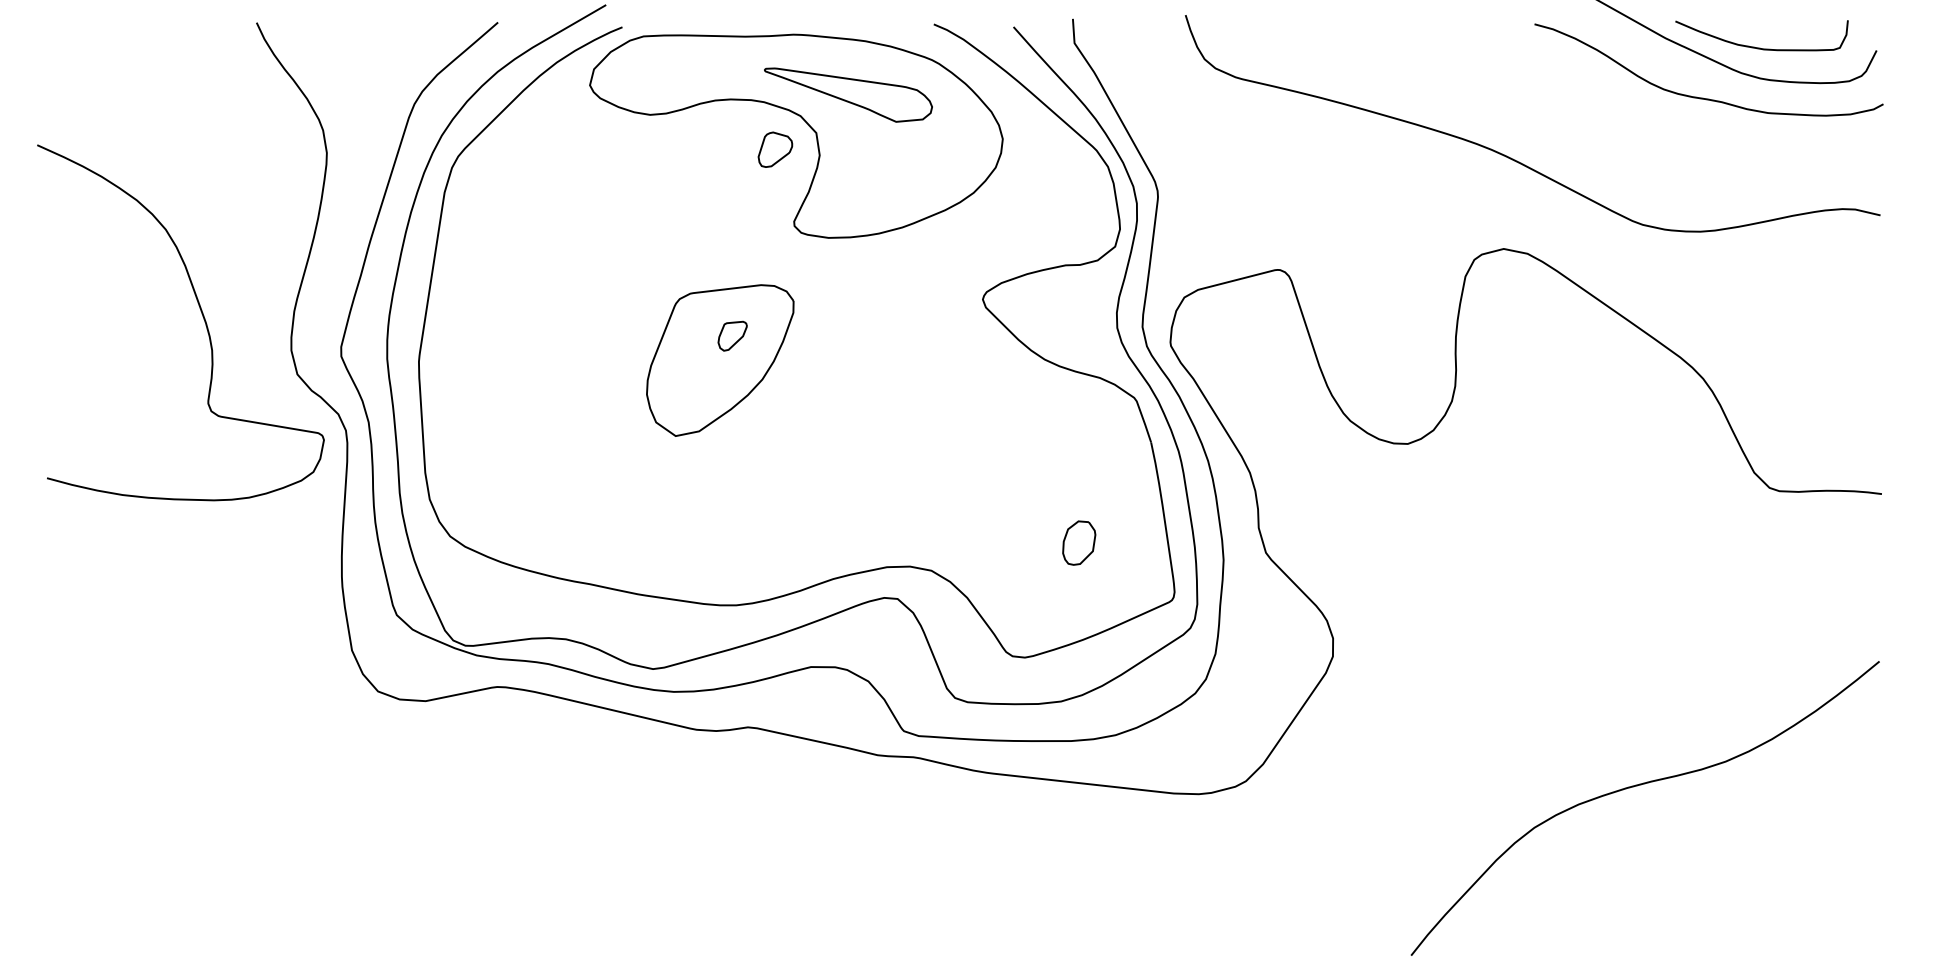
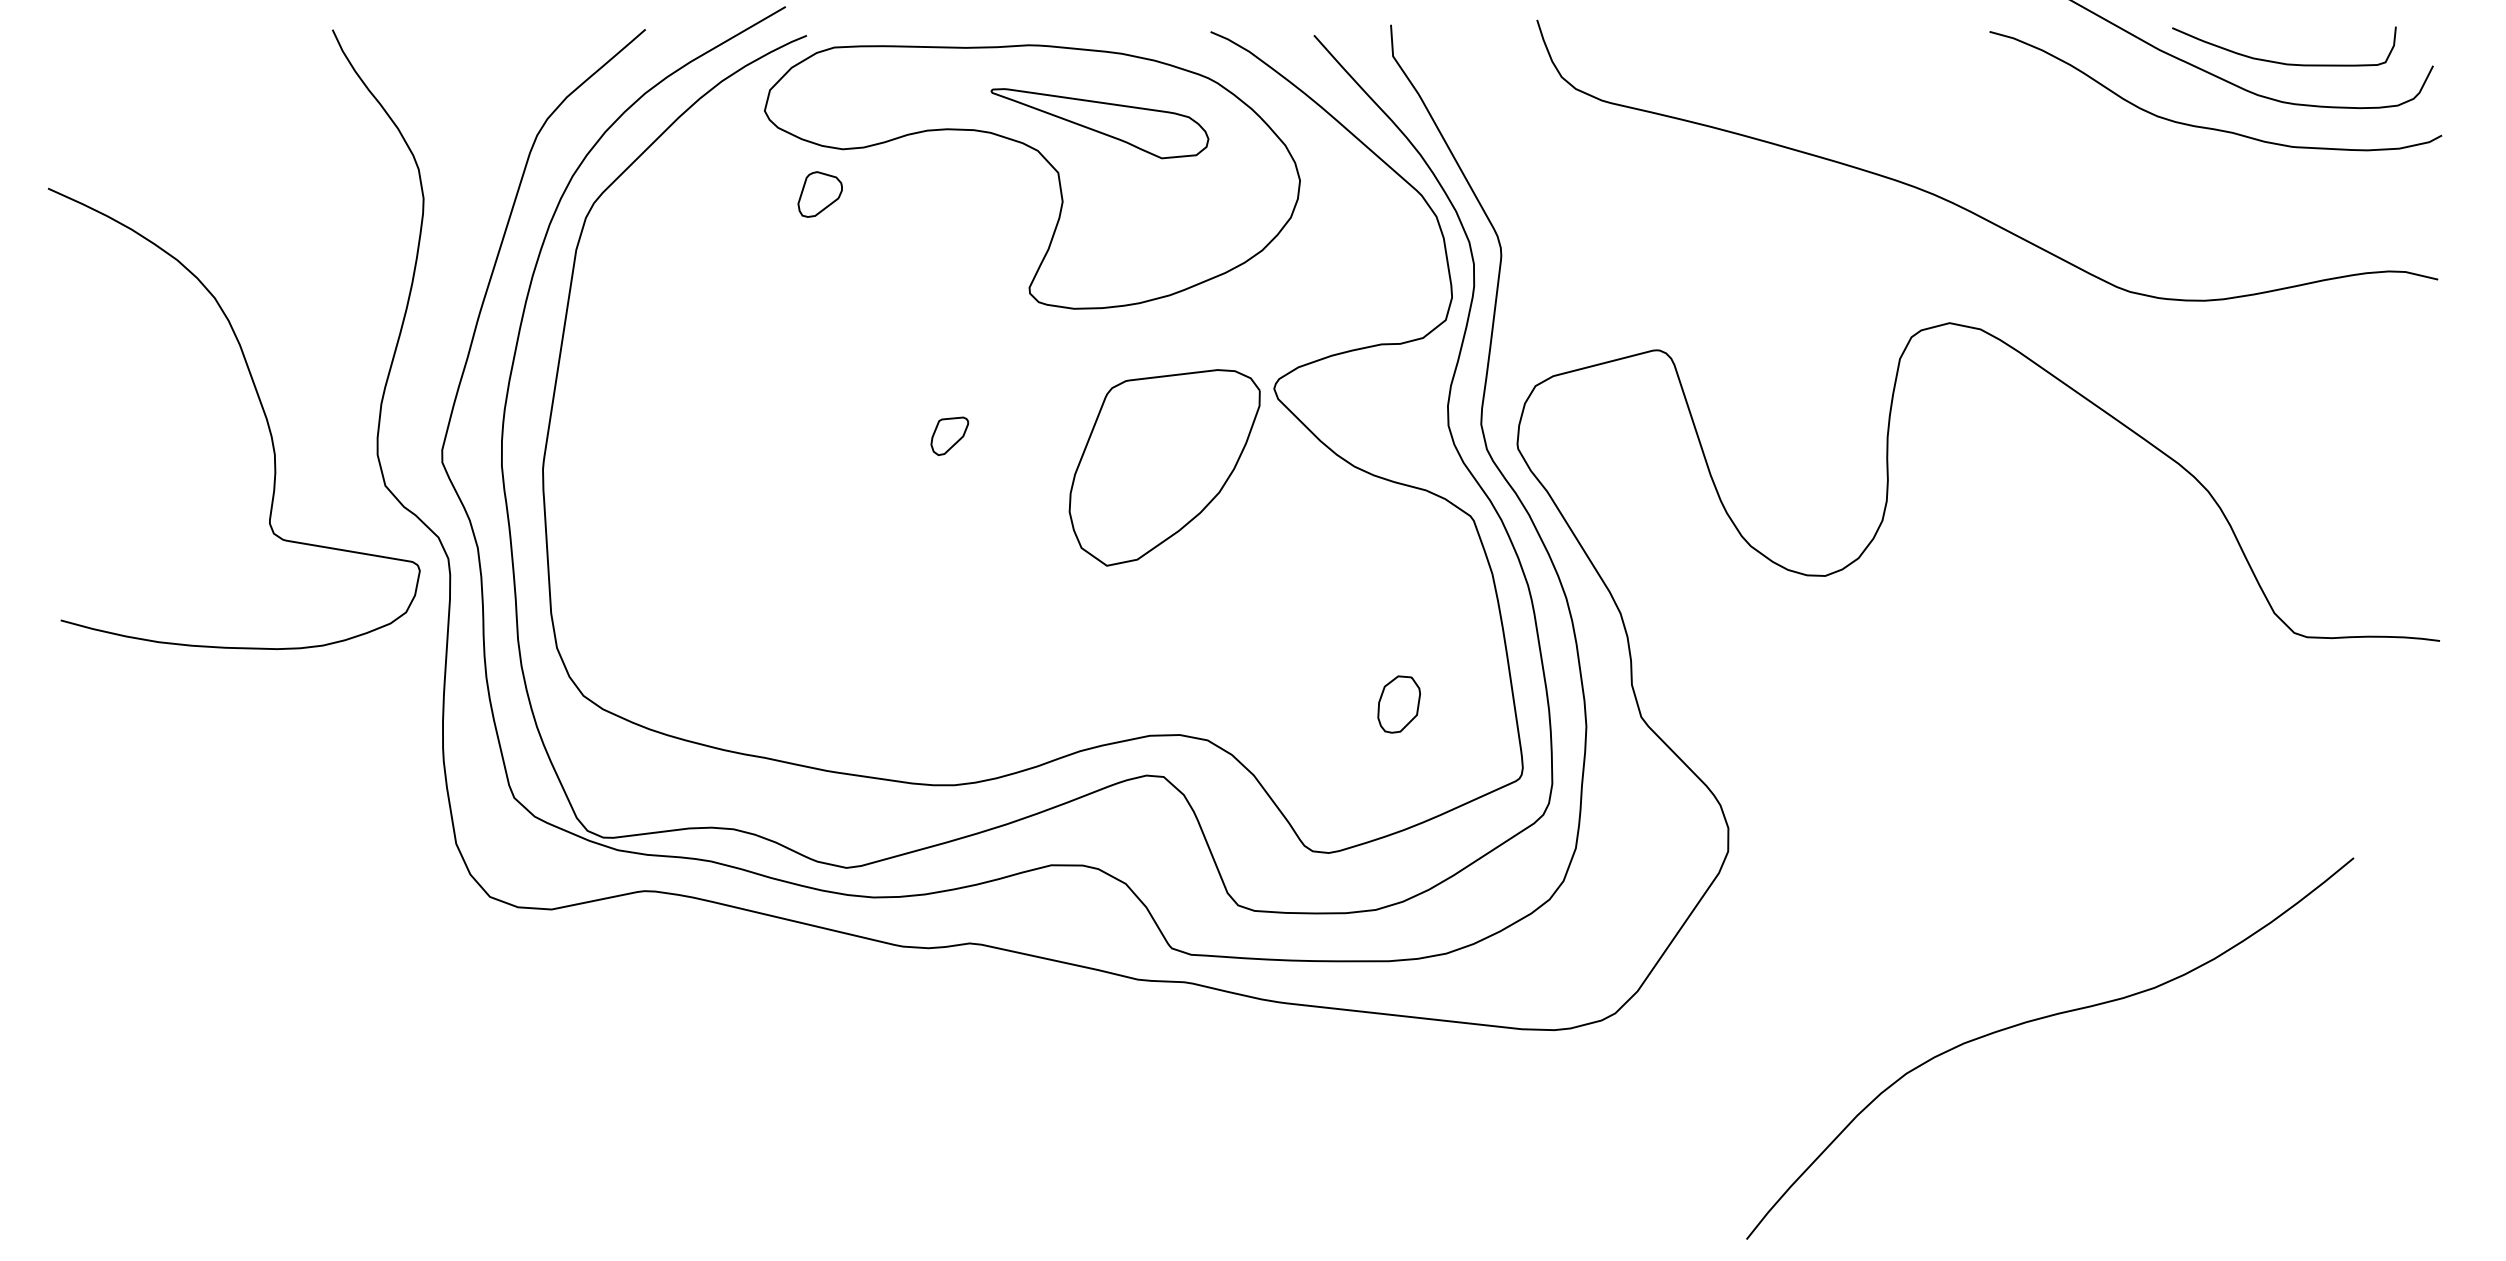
part: (774, 149) -> (819, 194), moved
part: (720, 360) -> (1164, 467), moved
curve: (1638, 785) -> (2041, 1019), moved

